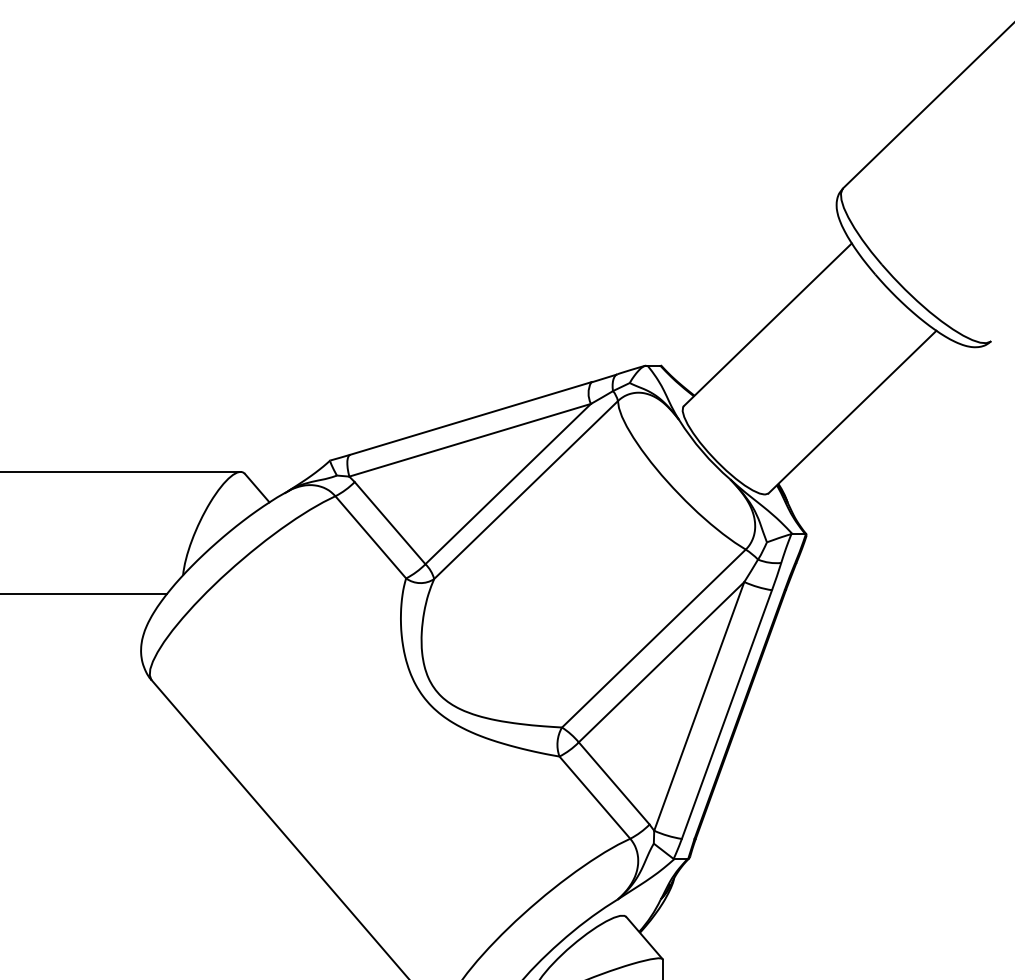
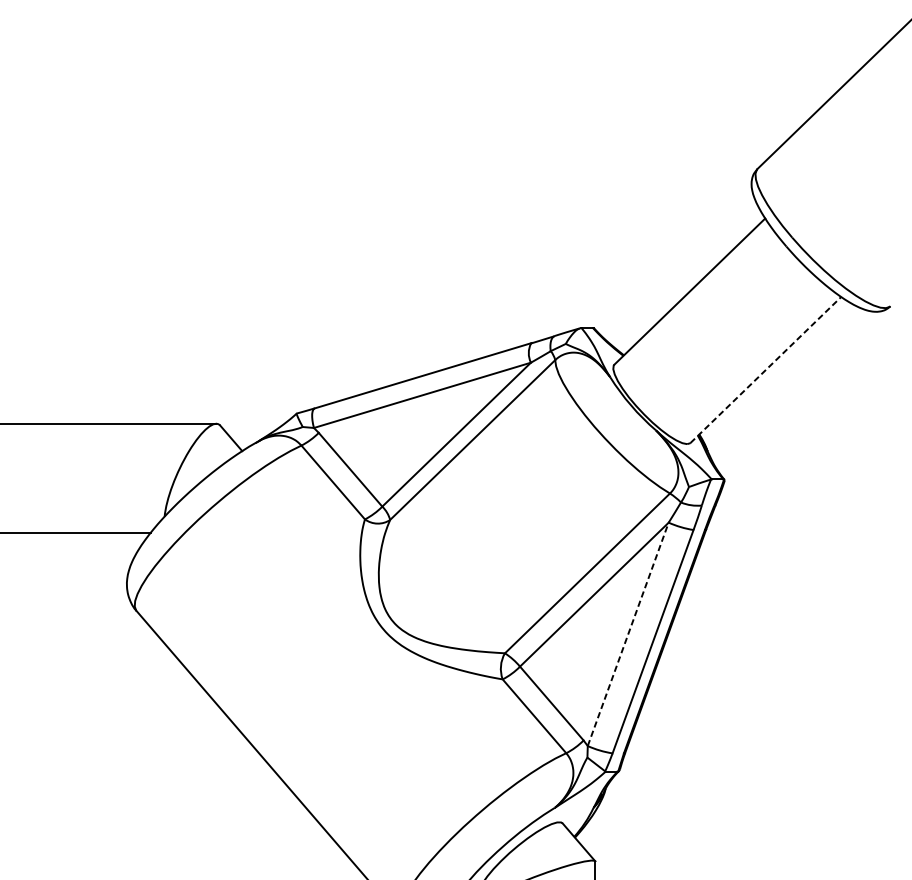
line: (852, 412) -> (765, 370), solid -> dashed
line: (699, 705) -> (628, 633), solid -> dashed

